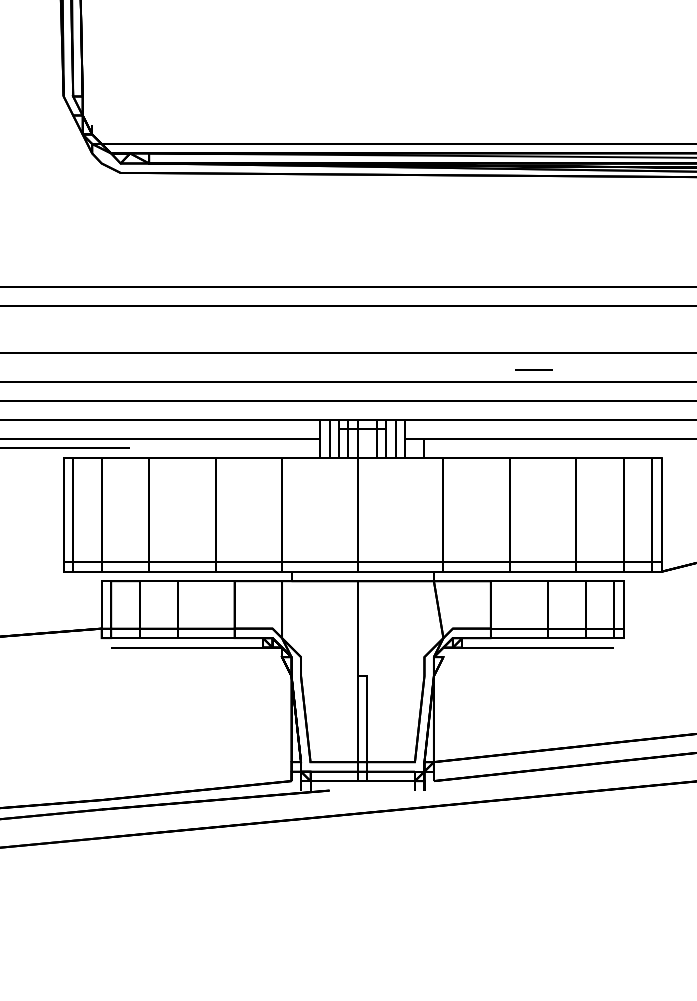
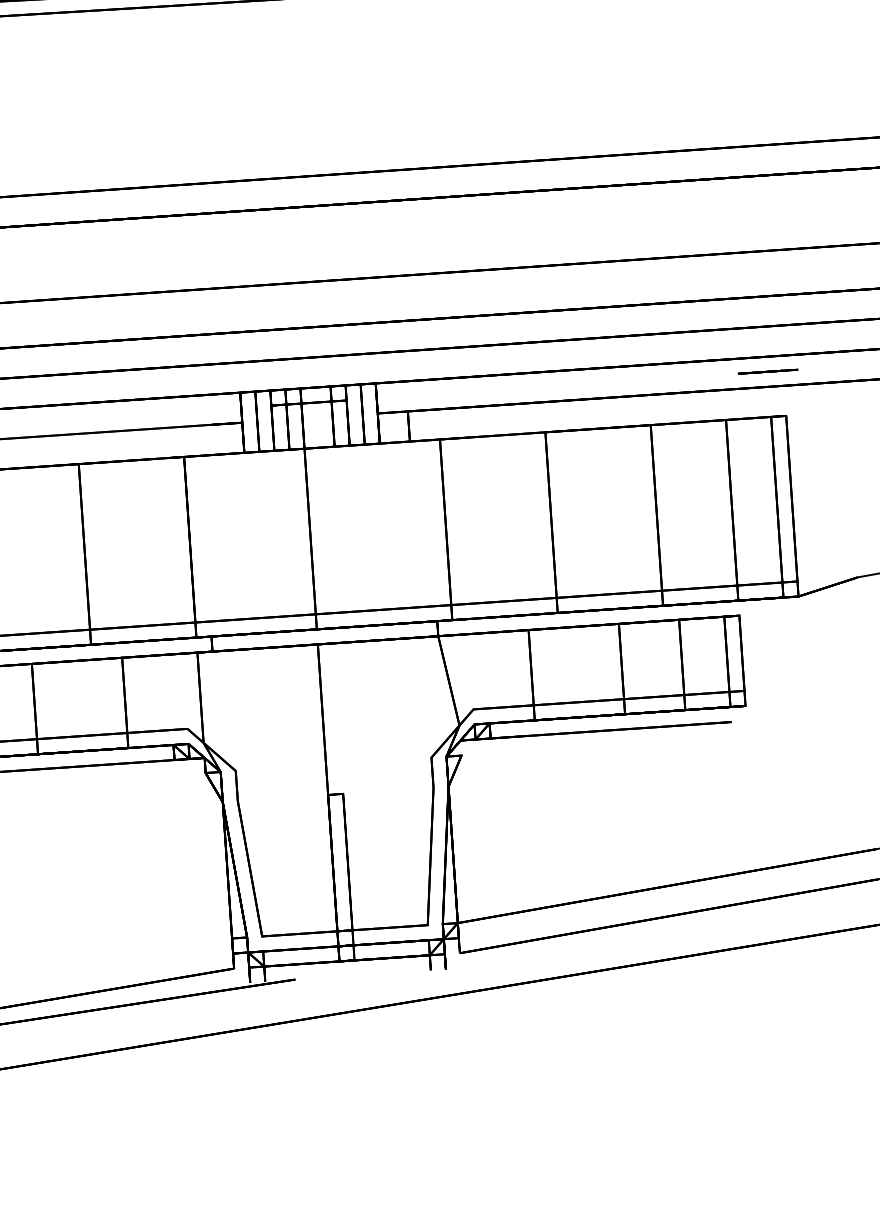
line: (533, 369) -> (766, 370), moved

